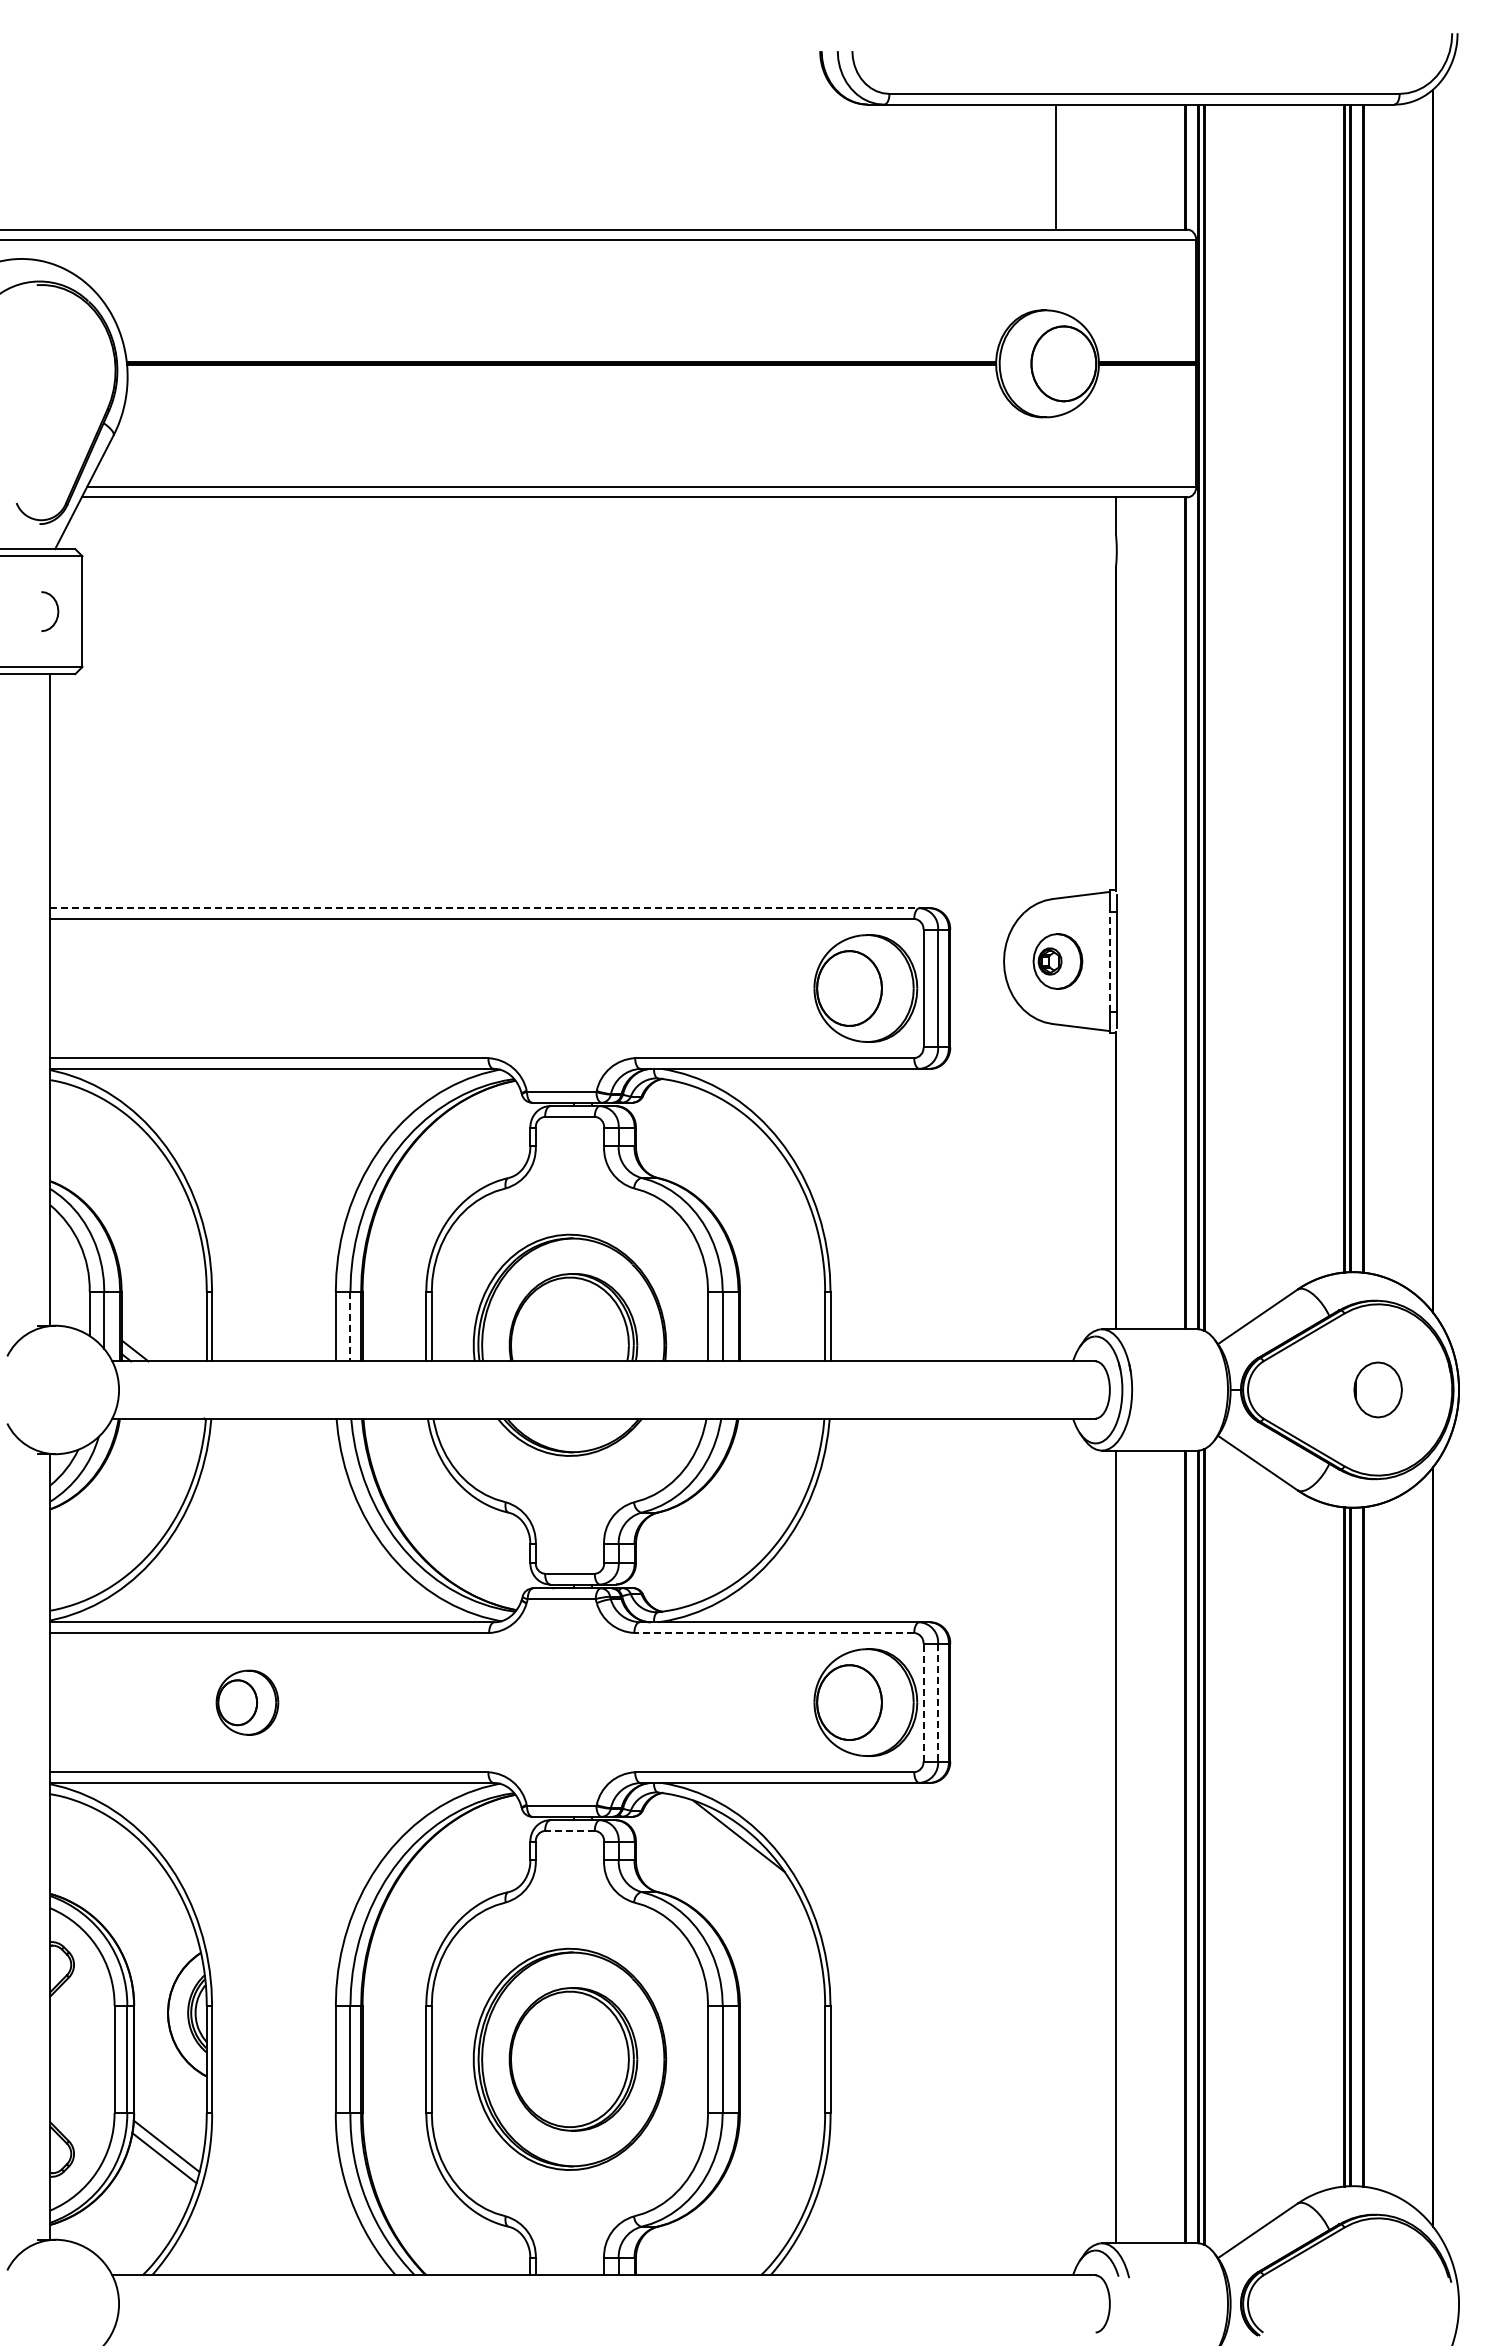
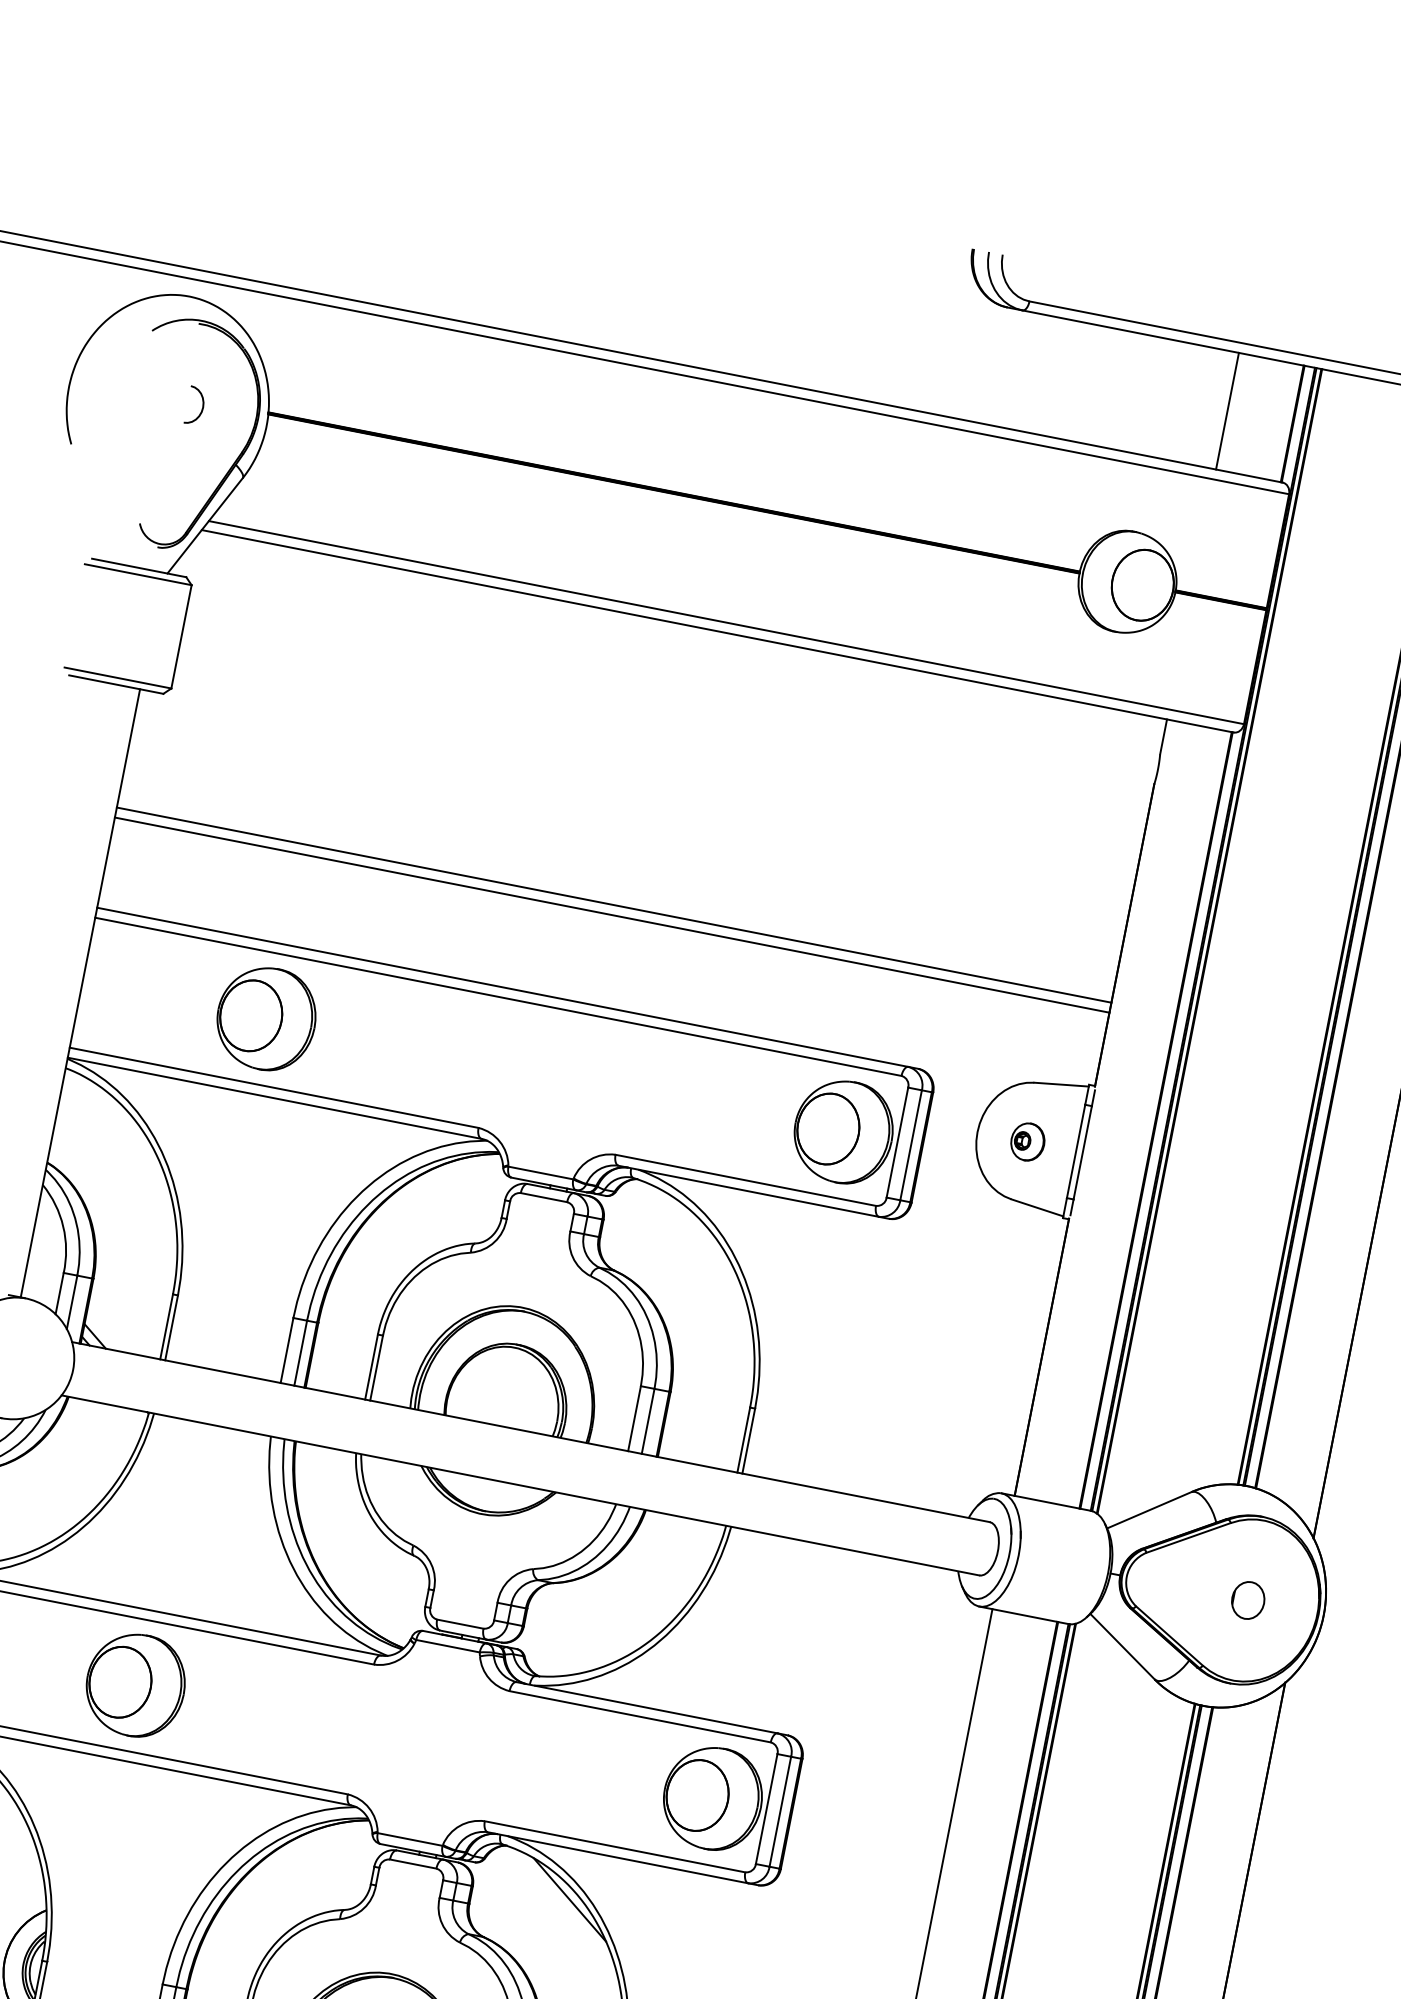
line: (1055, 166) -> (1227, 410), moved
curve: (57, 611) -> (202, 407), moved
line: (582, 800) -> (613, 904), added
line: (582, 811) -> (611, 914), added
line: (484, 908) -> (502, 987), dashed -> solid
part: (1057, 961) -> (1027, 1141), size x0.71
line: (1109, 961) -> (1075, 1151), dashed -> solid
part: (247, 988) -> (266, 1018), added
line: (350, 1326) -> (300, 1353), dashed -> solid
part: (1377, 1389) -> (1247, 1599), size x0.71
line: (774, 1633) -> (640, 1717), dashed -> solid
part: (247, 1702) -> (135, 1685), size x1.67
line: (923, 1702) -> (766, 1808), dashed -> solid
line: (938, 1702) -> (780, 1811), dashed -> solid
line: (569, 1830) -> (412, 1863), dashed -> solid

